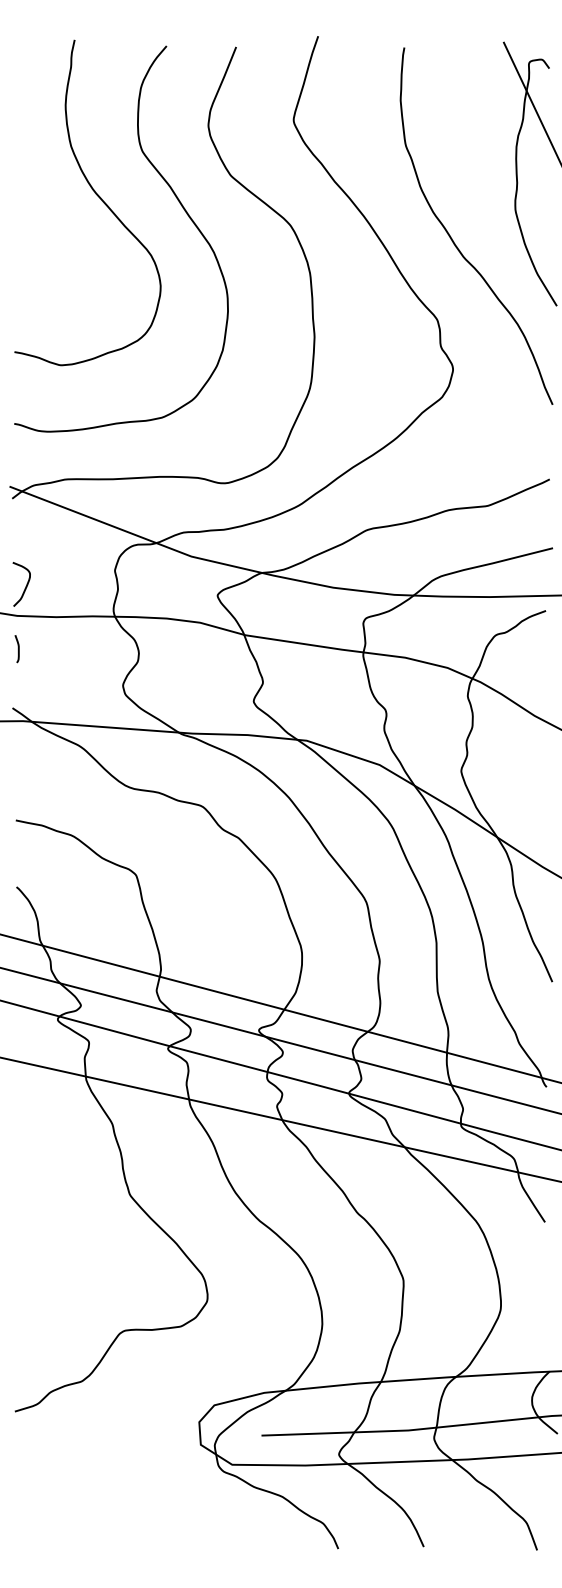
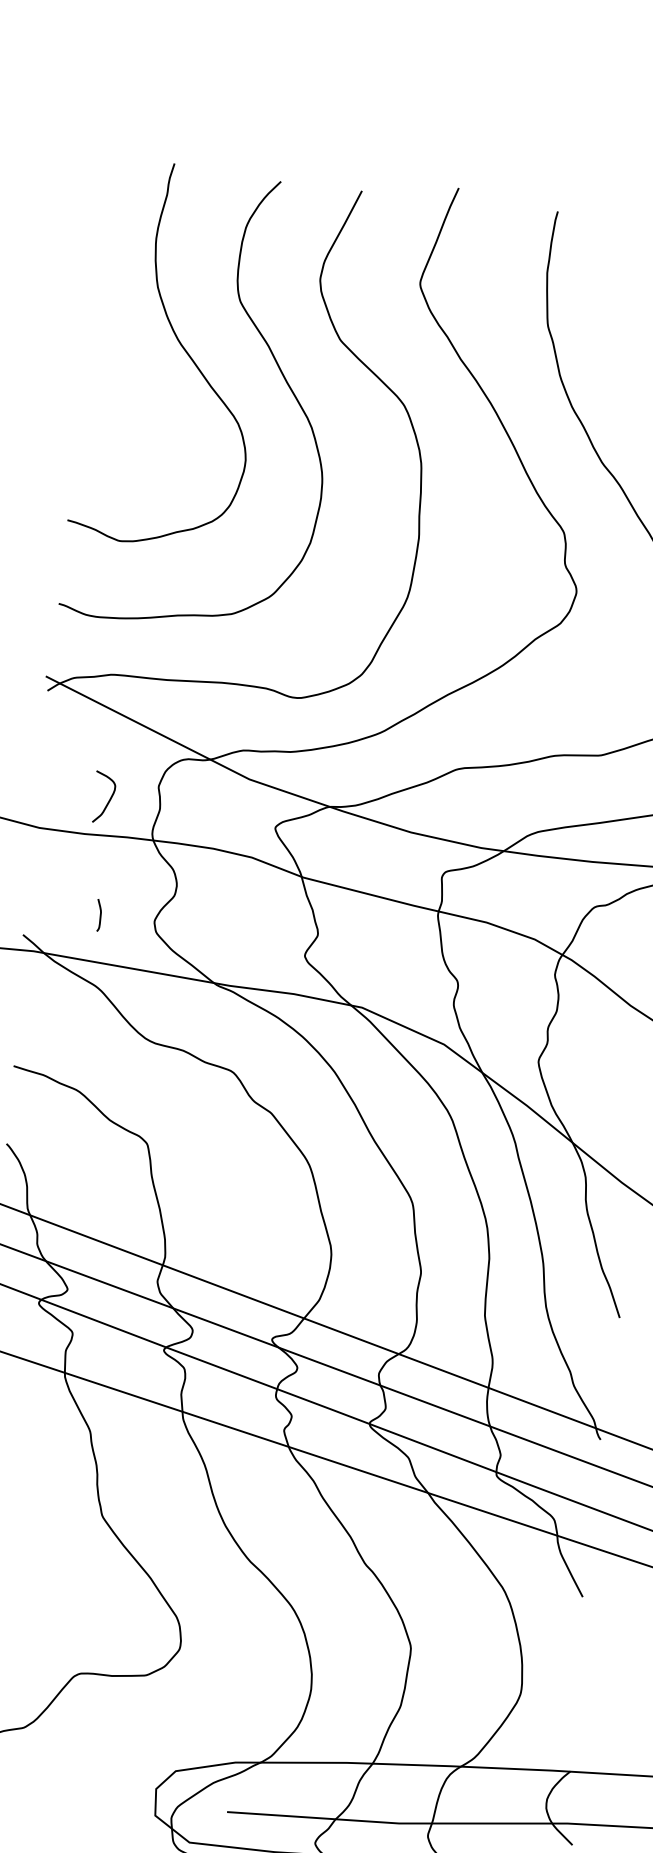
curve: (25, 586) -> (108, 800), moved
curve: (17, 649) -> (99, 915), moved

